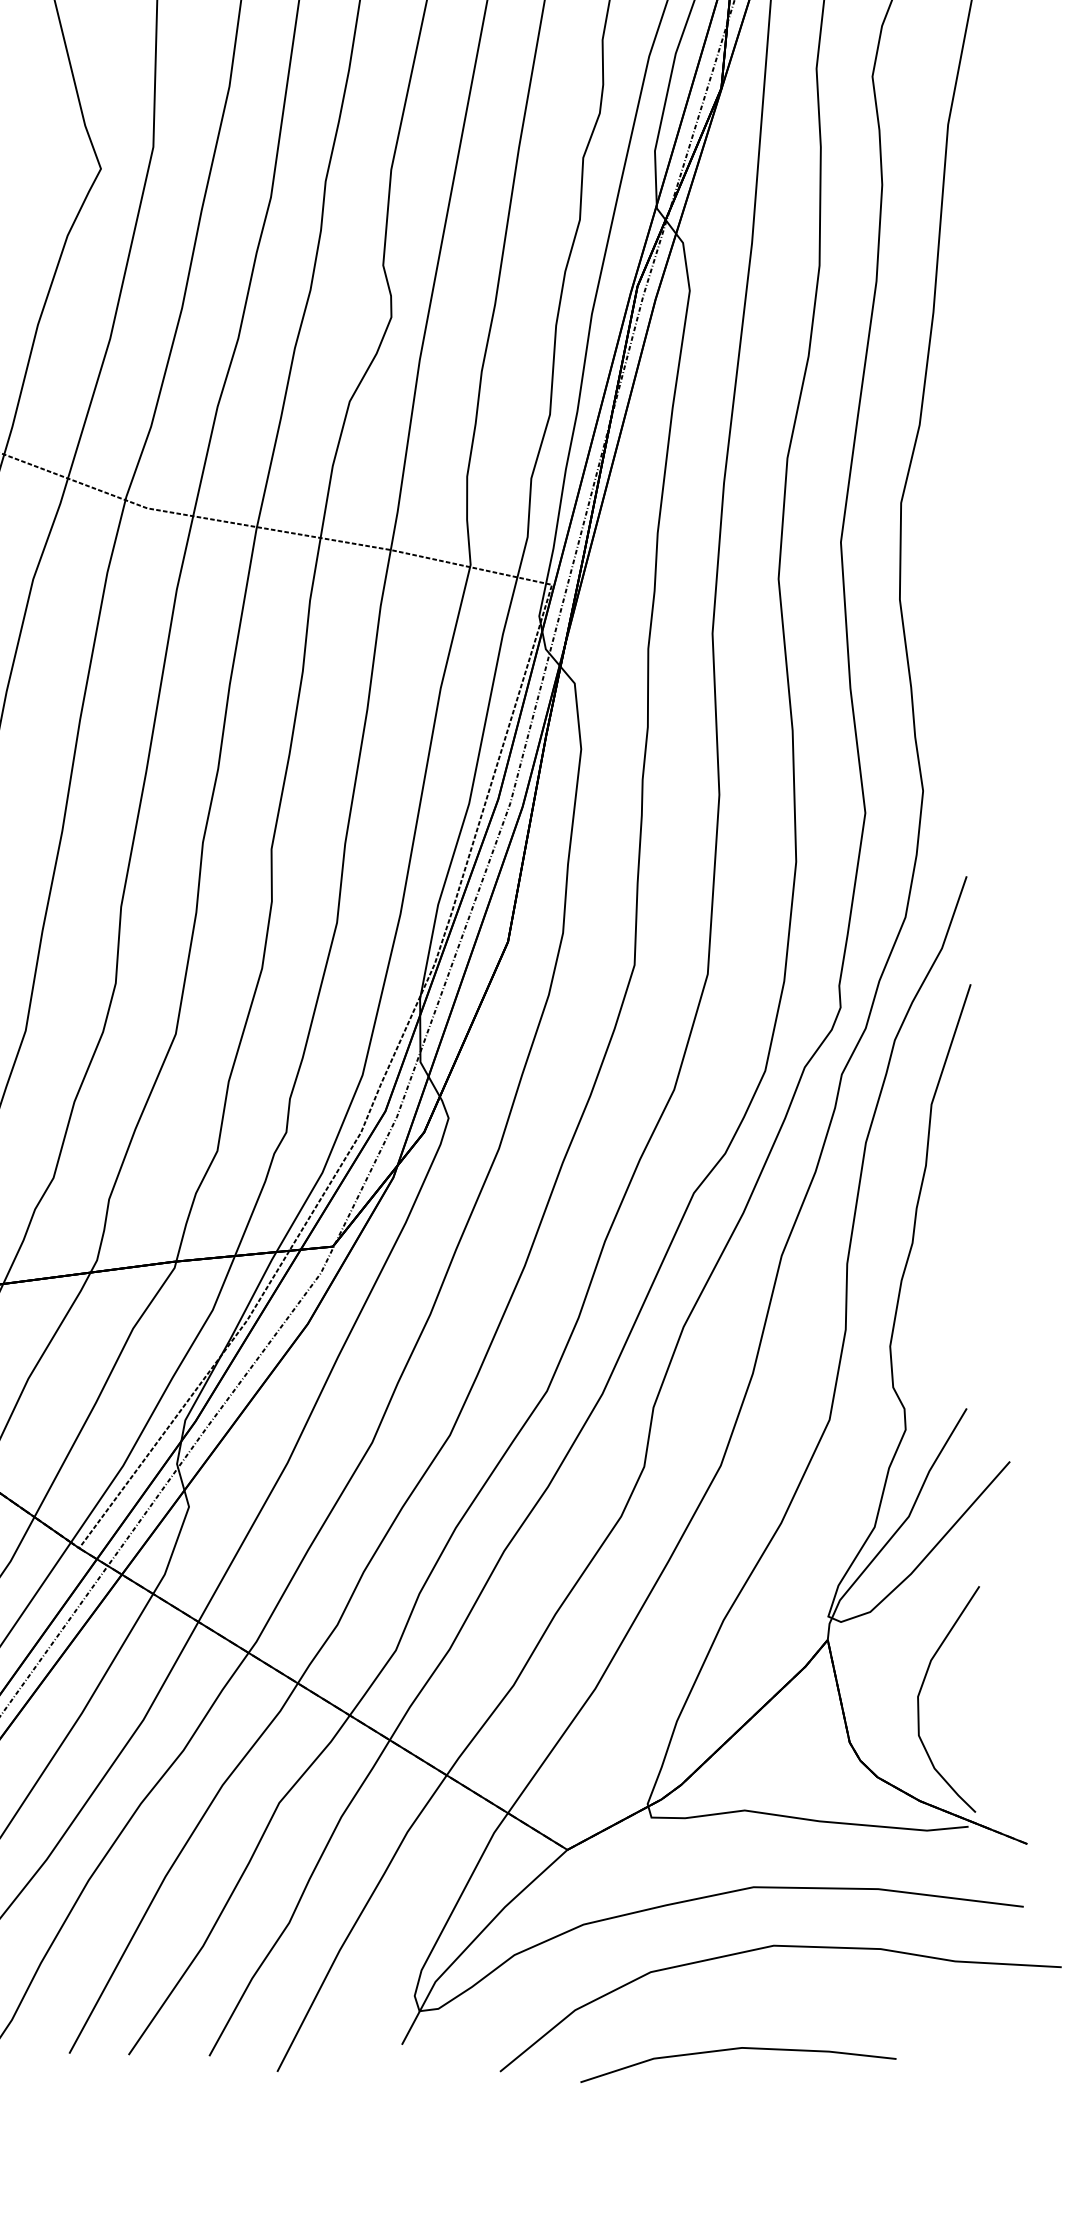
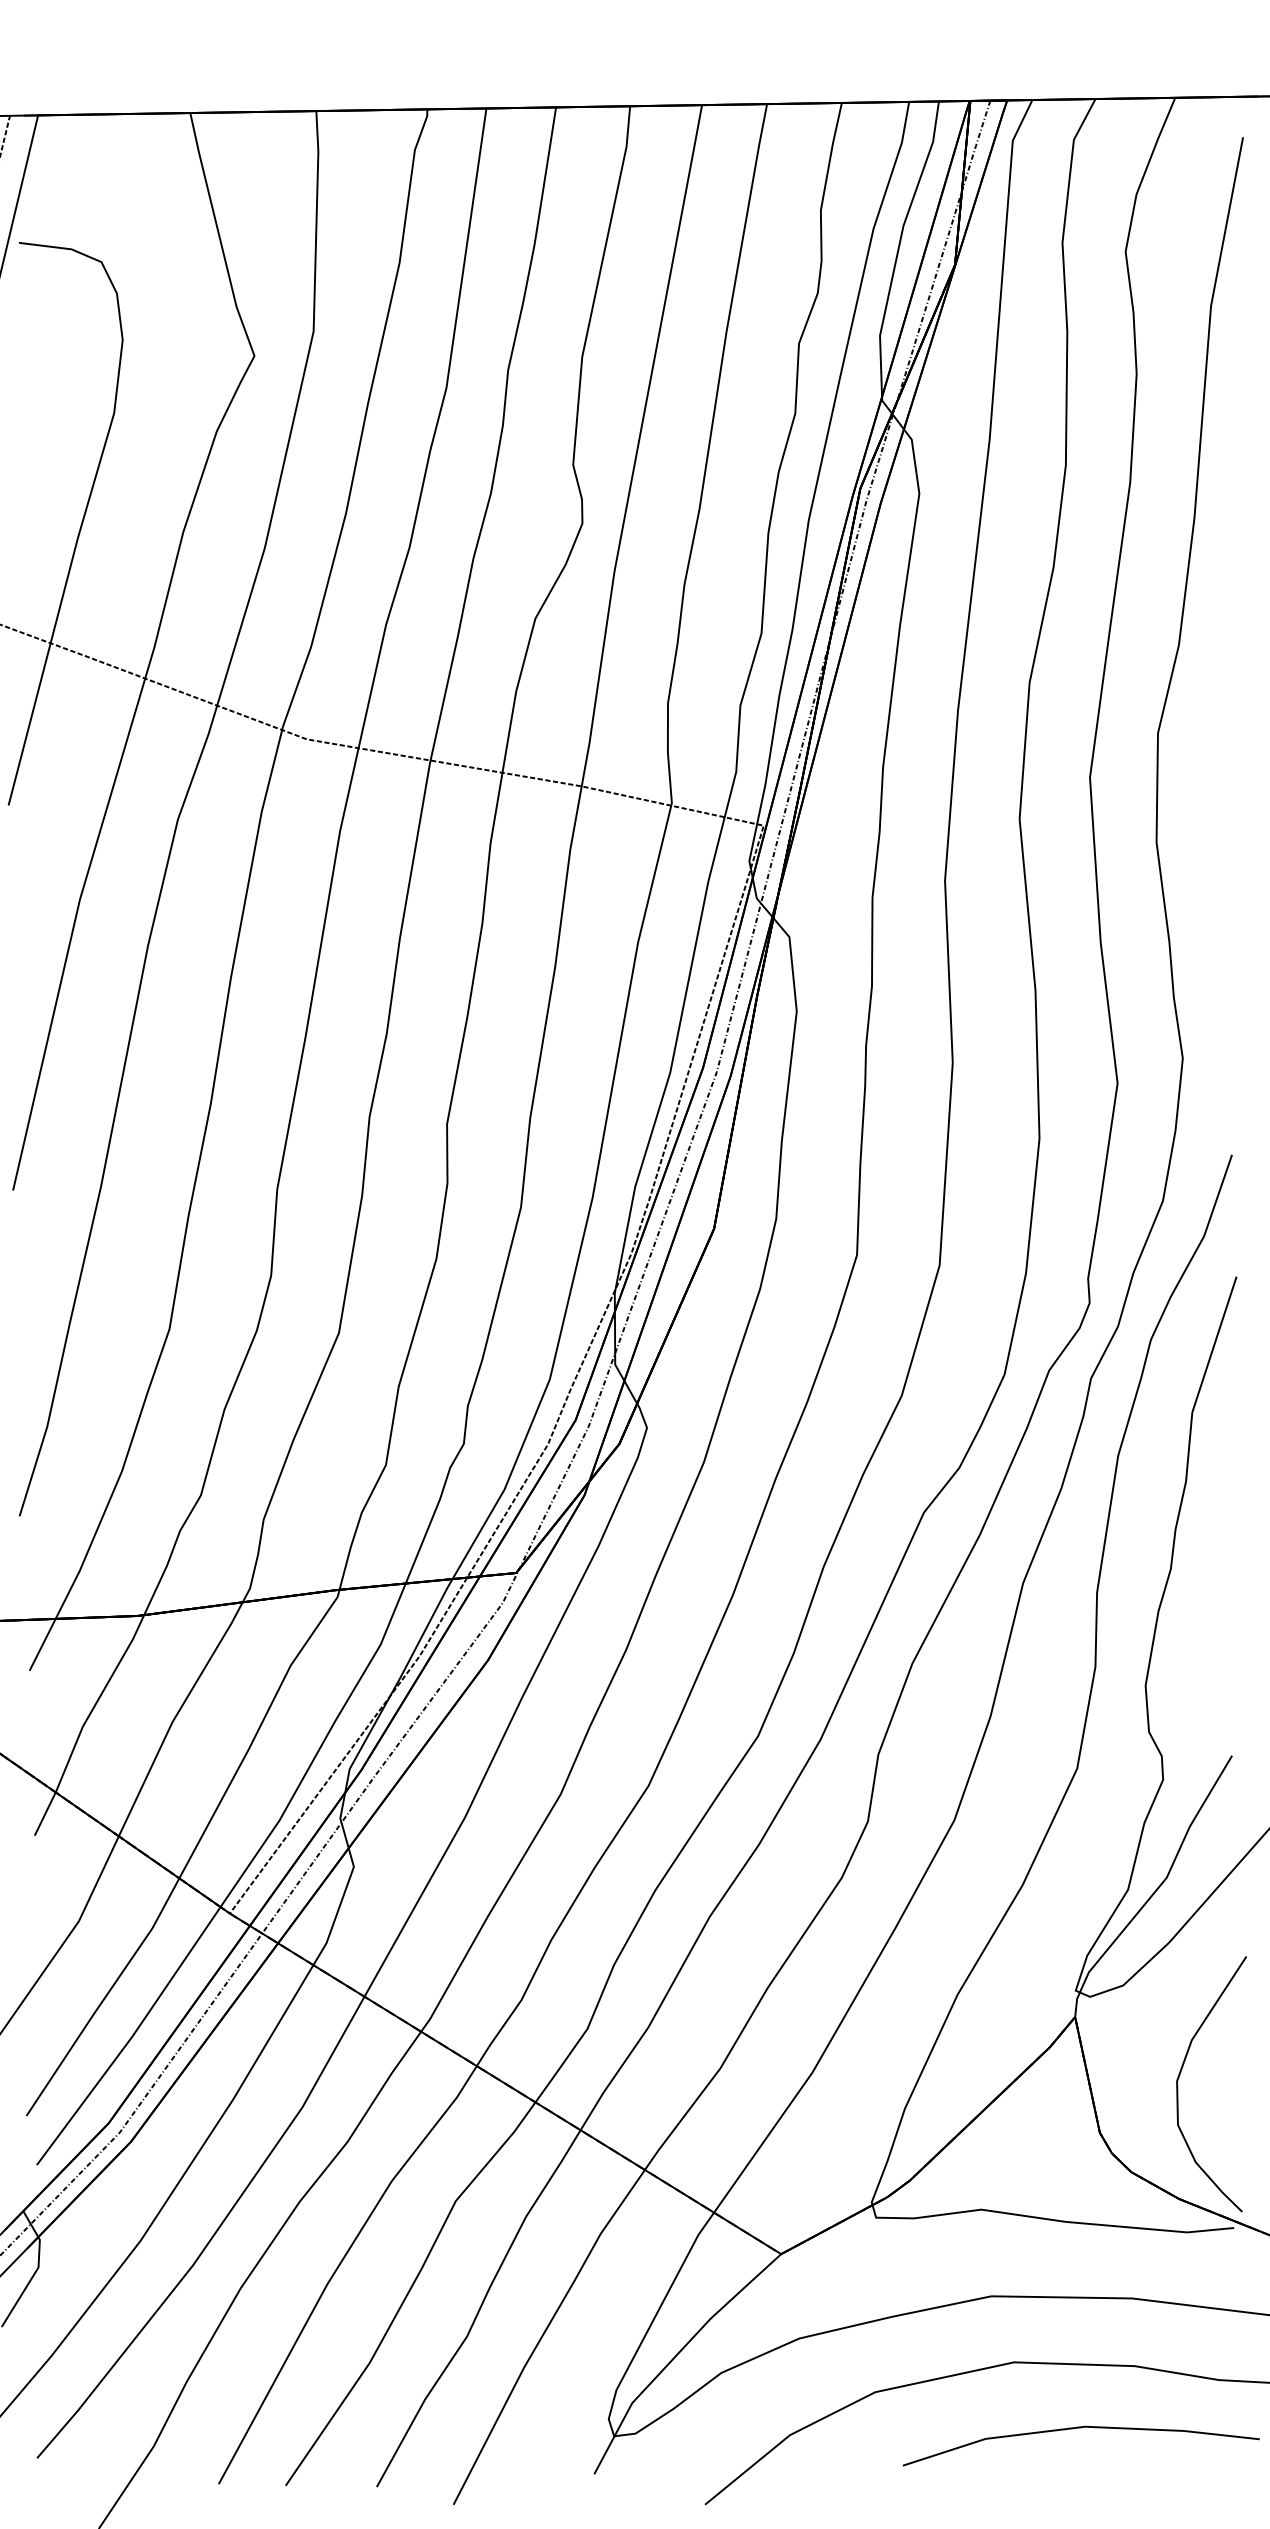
line: (737, 2049) -> (1080, 2428), moved

